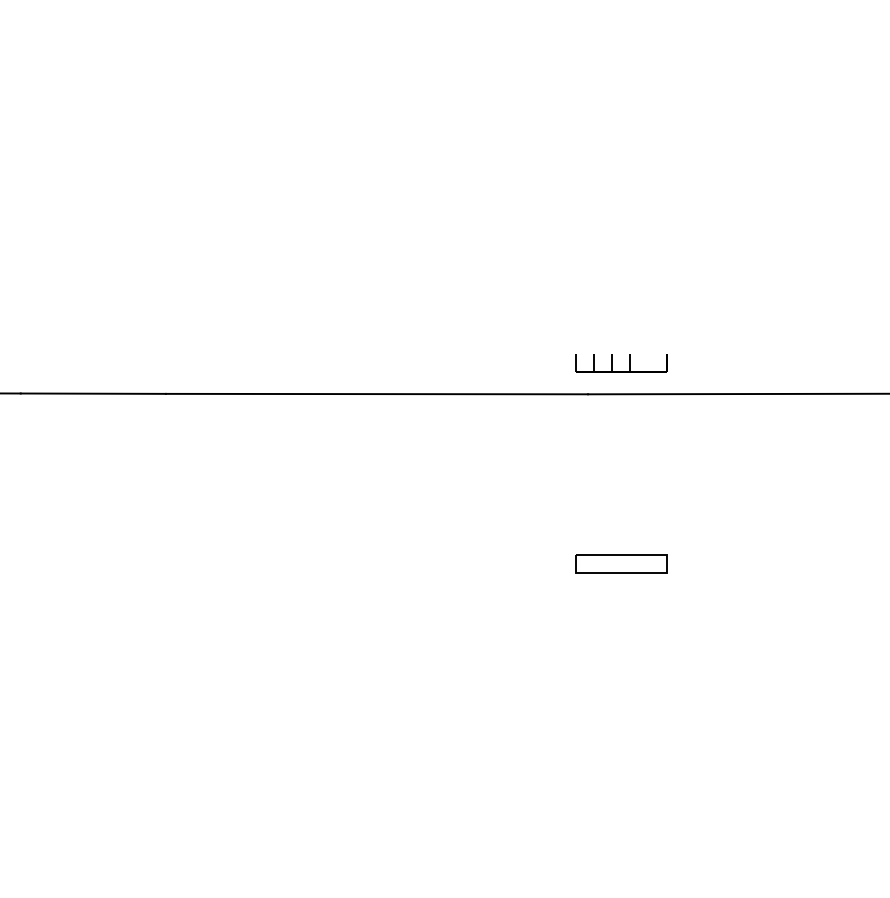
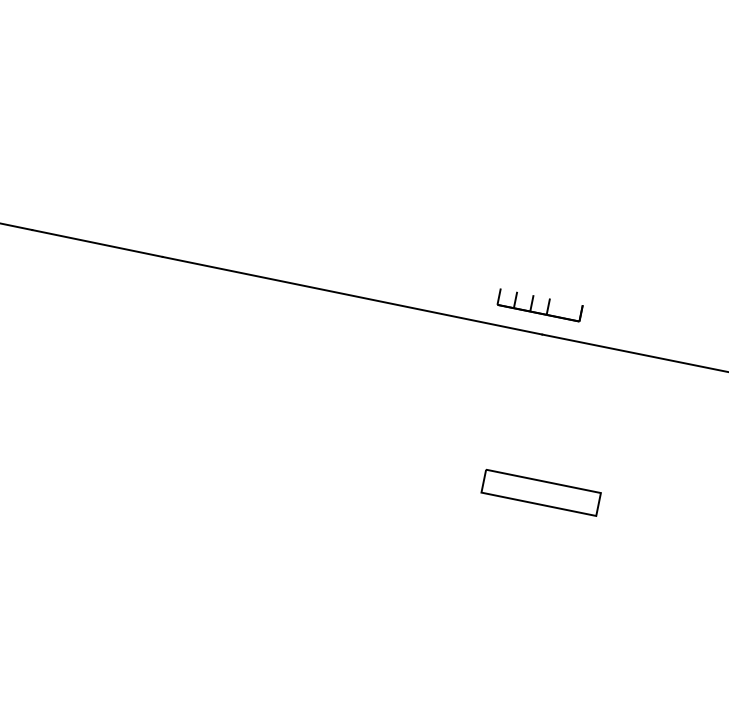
part: (629, 363) -> (547, 306), moved
part: (621, 563) -> (541, 492), size x1.4

